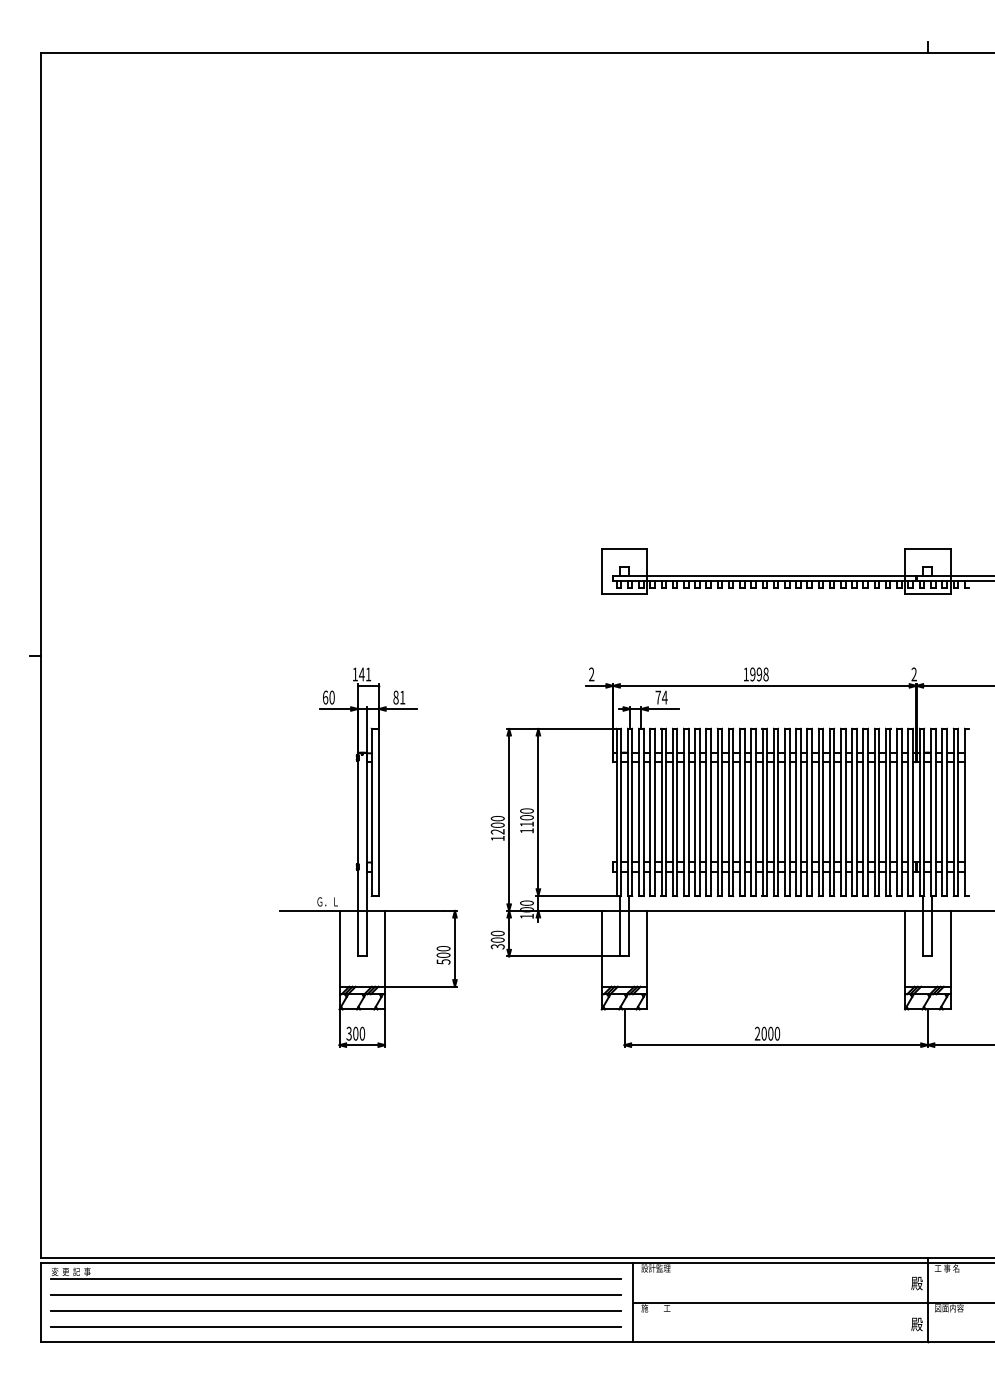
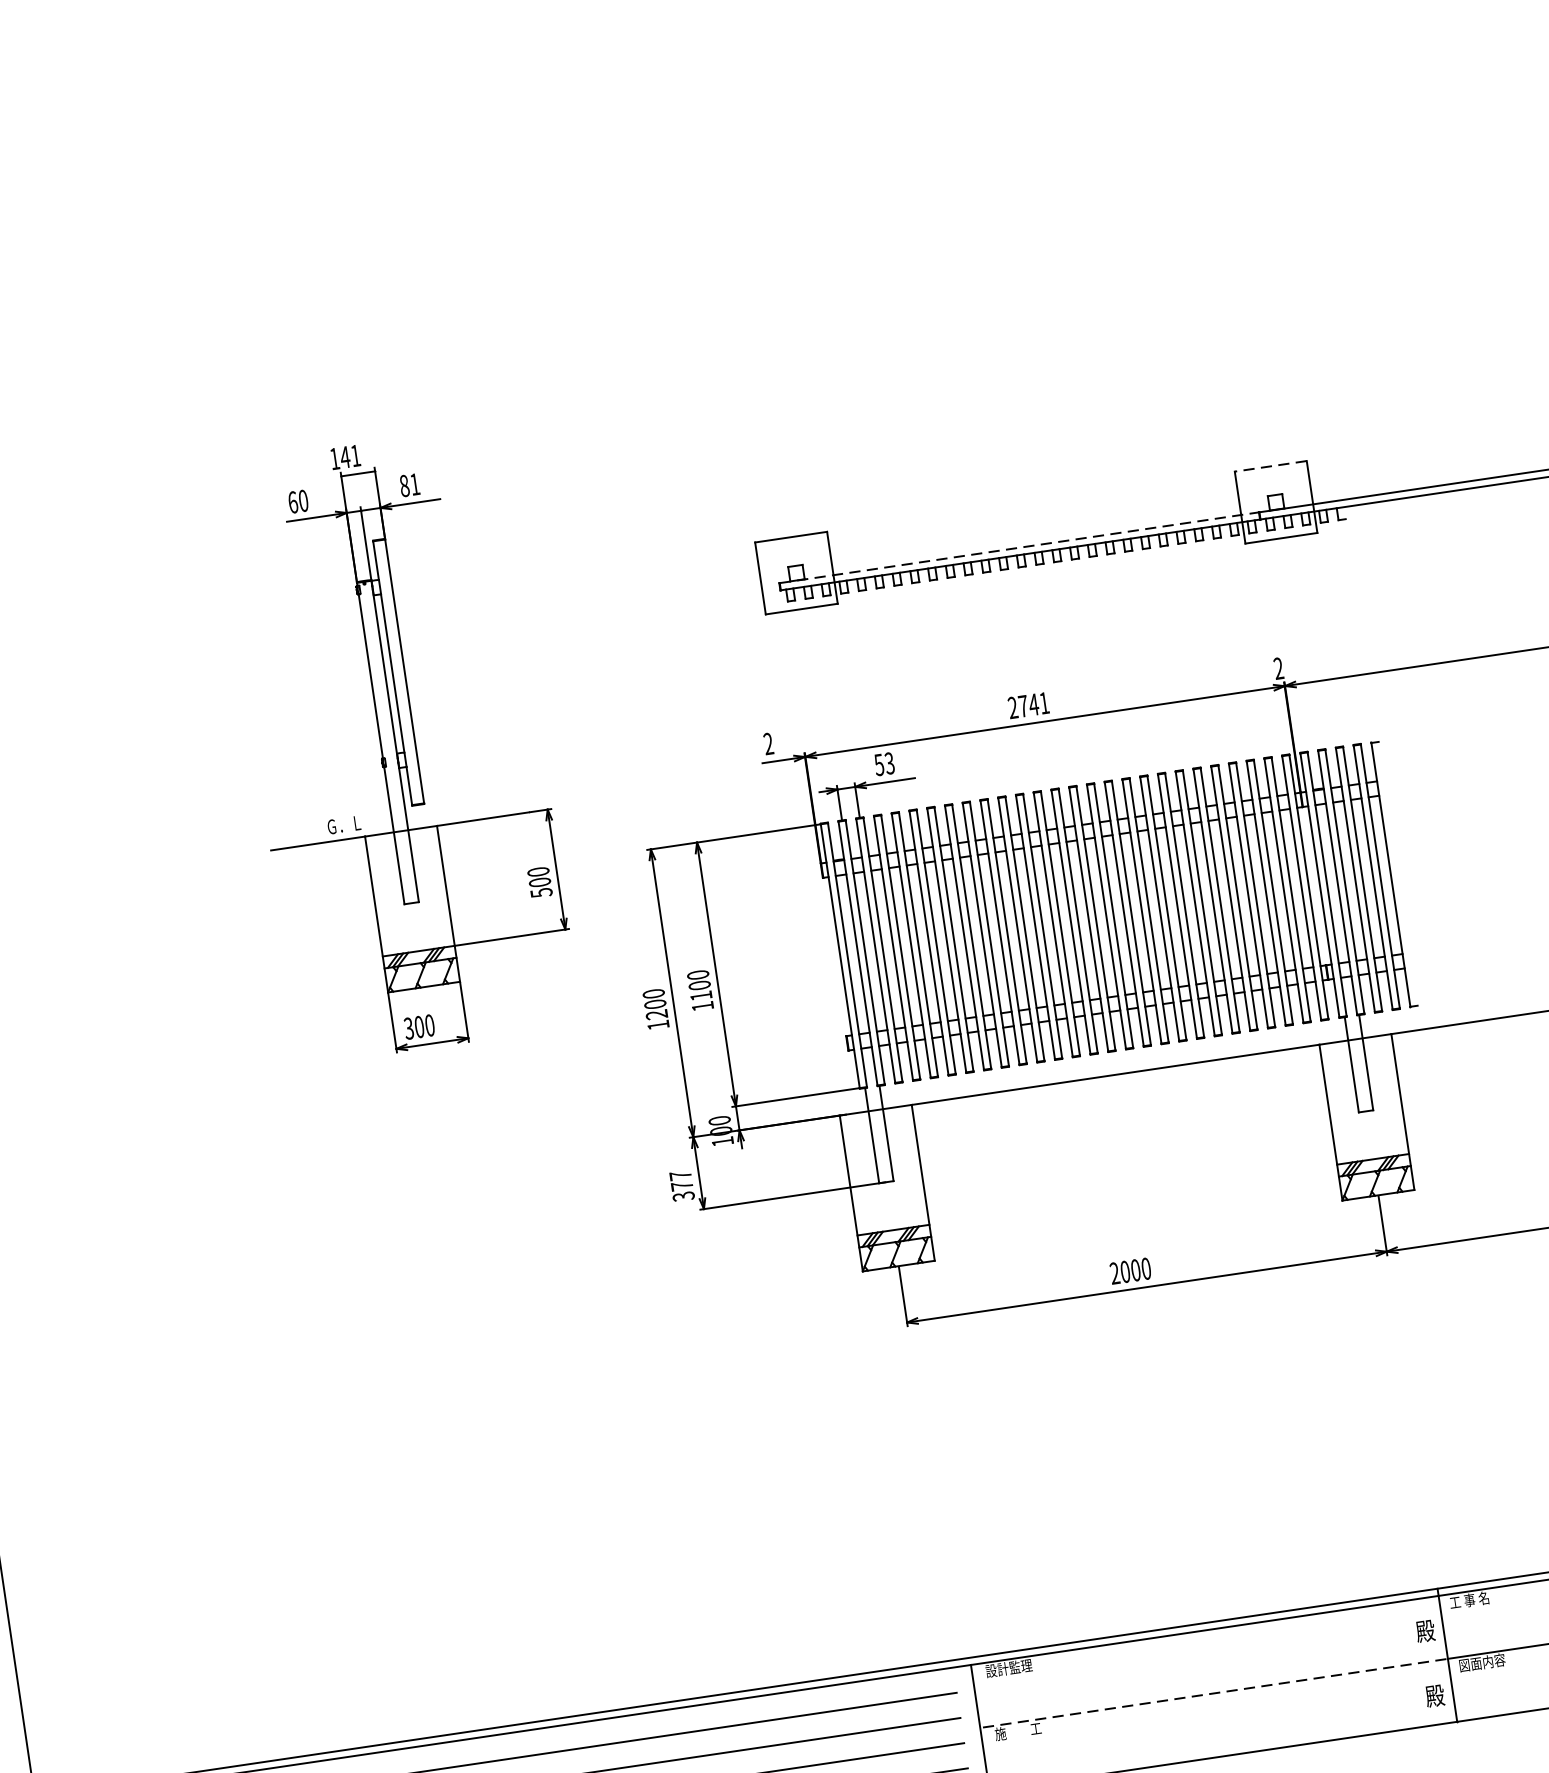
line: (927, 548) -> (1270, 466), solid -> dashed
line: (765, 576) -> (1020, 548), solid -> dashed
text: (755, 674) -> (1027, 705), 1998 -> 2741
text: (661, 697) -> (884, 764), 74 -> 53
part: (368, 857) -> (398, 745), moved
text: (497, 936) -> (680, 1180), 300 -> 377
line: (781, 1302) -> (1215, 1692), solid -> dashed

